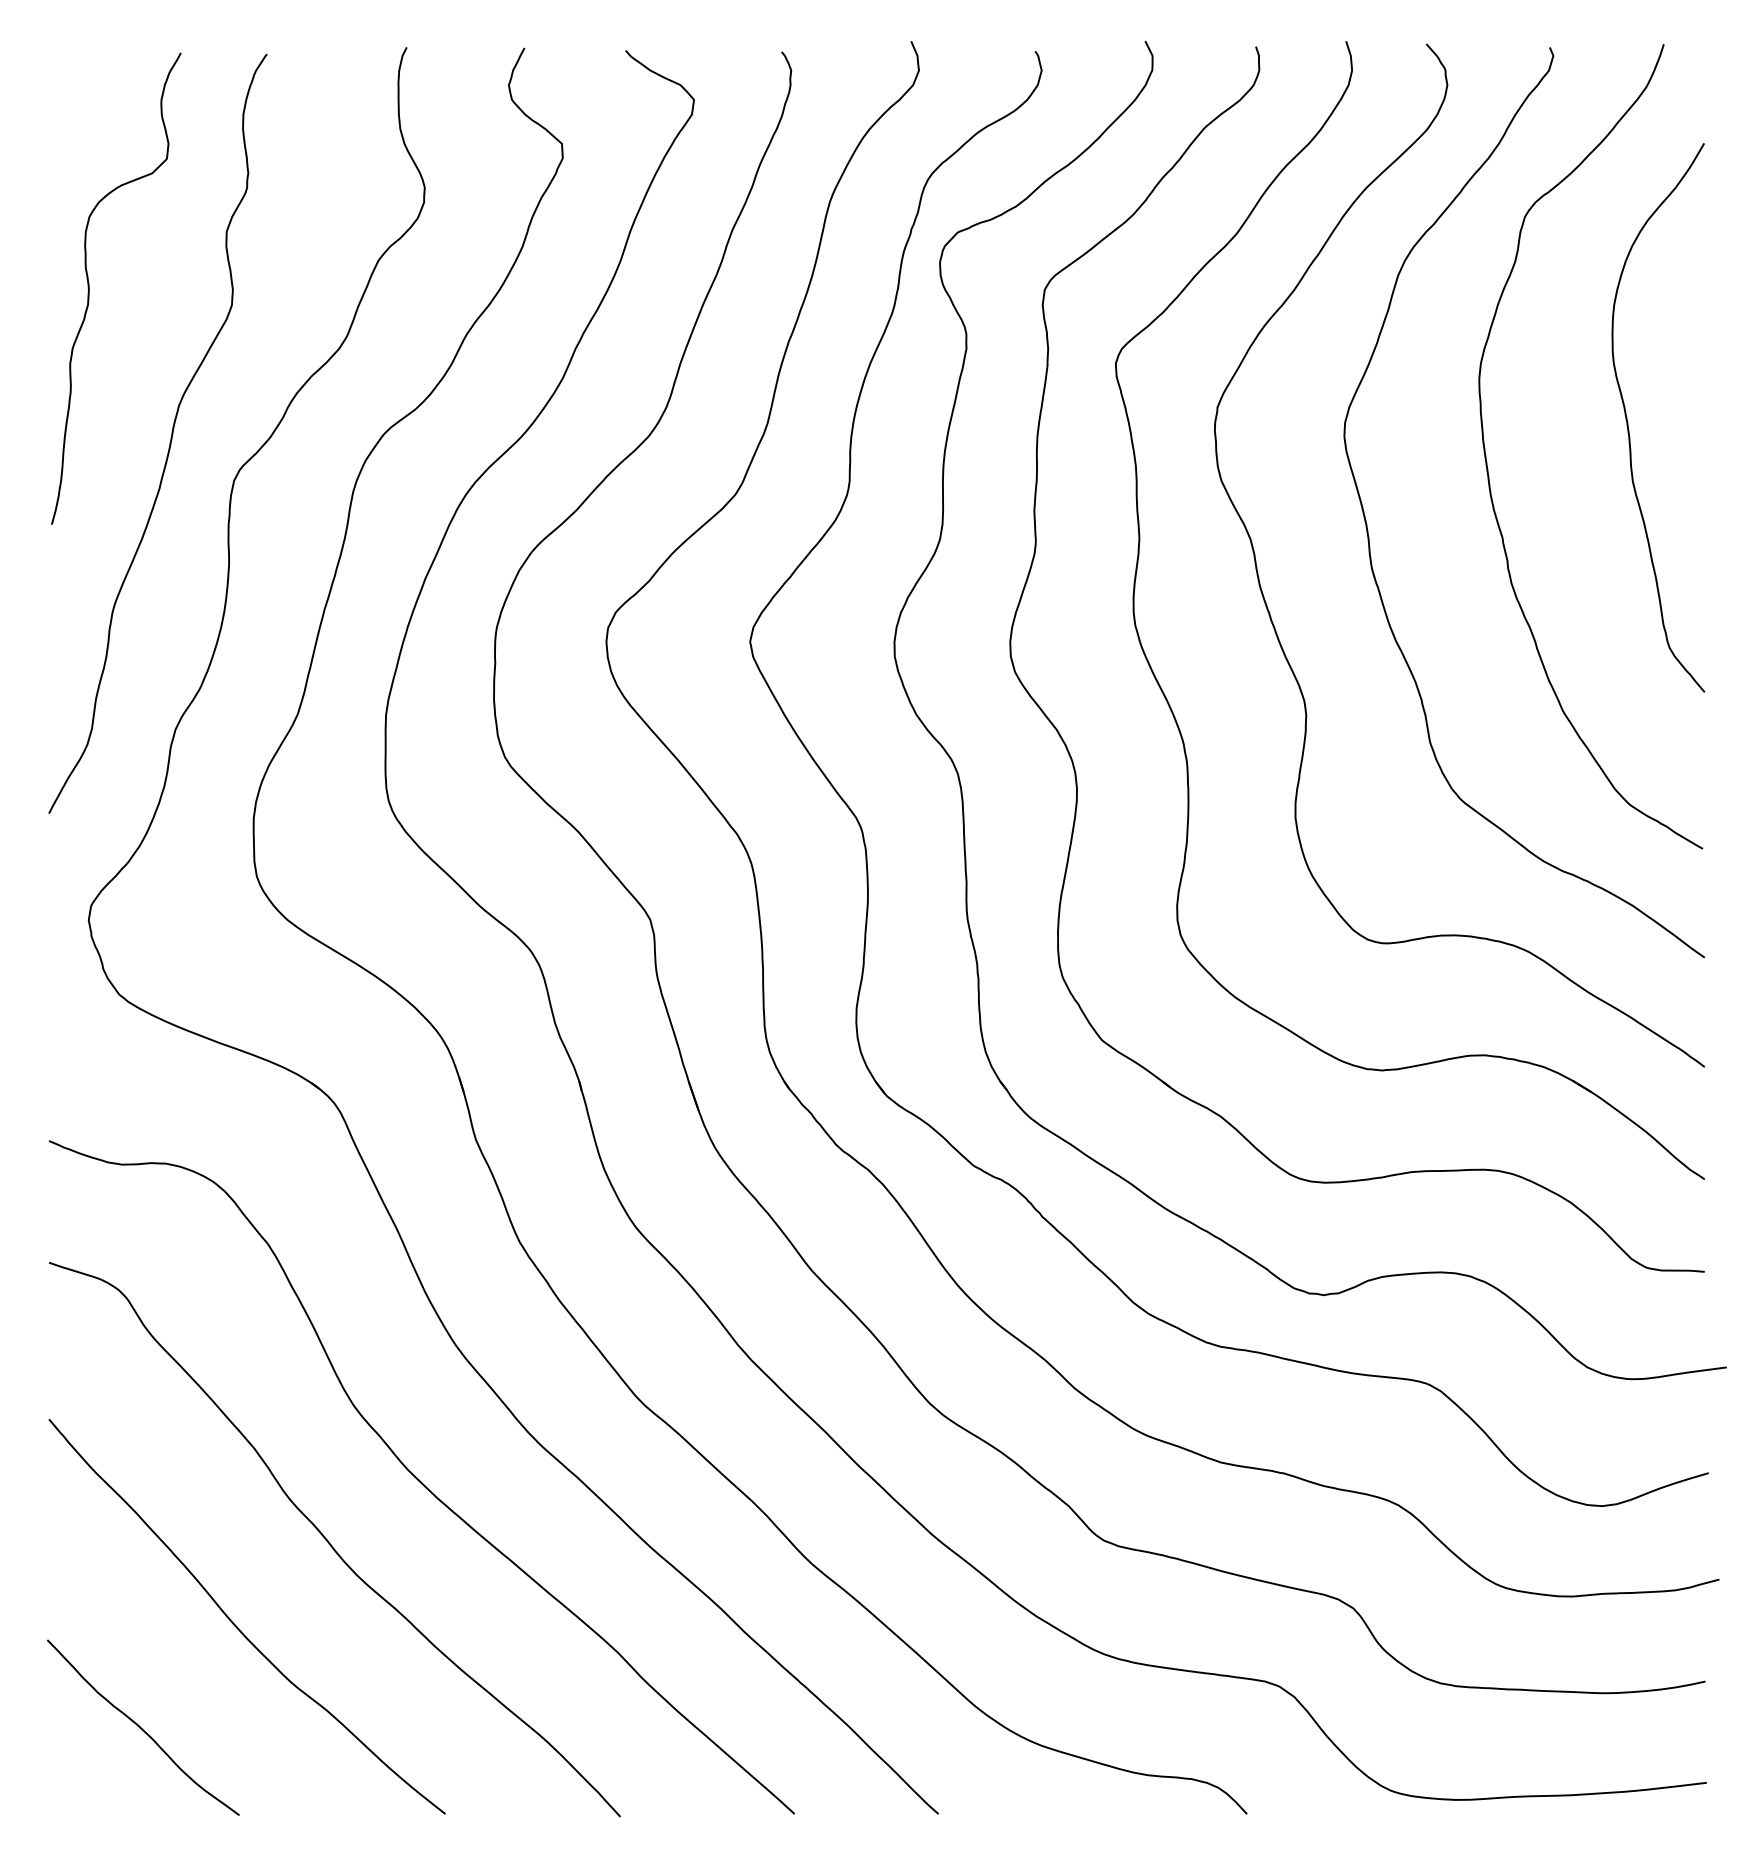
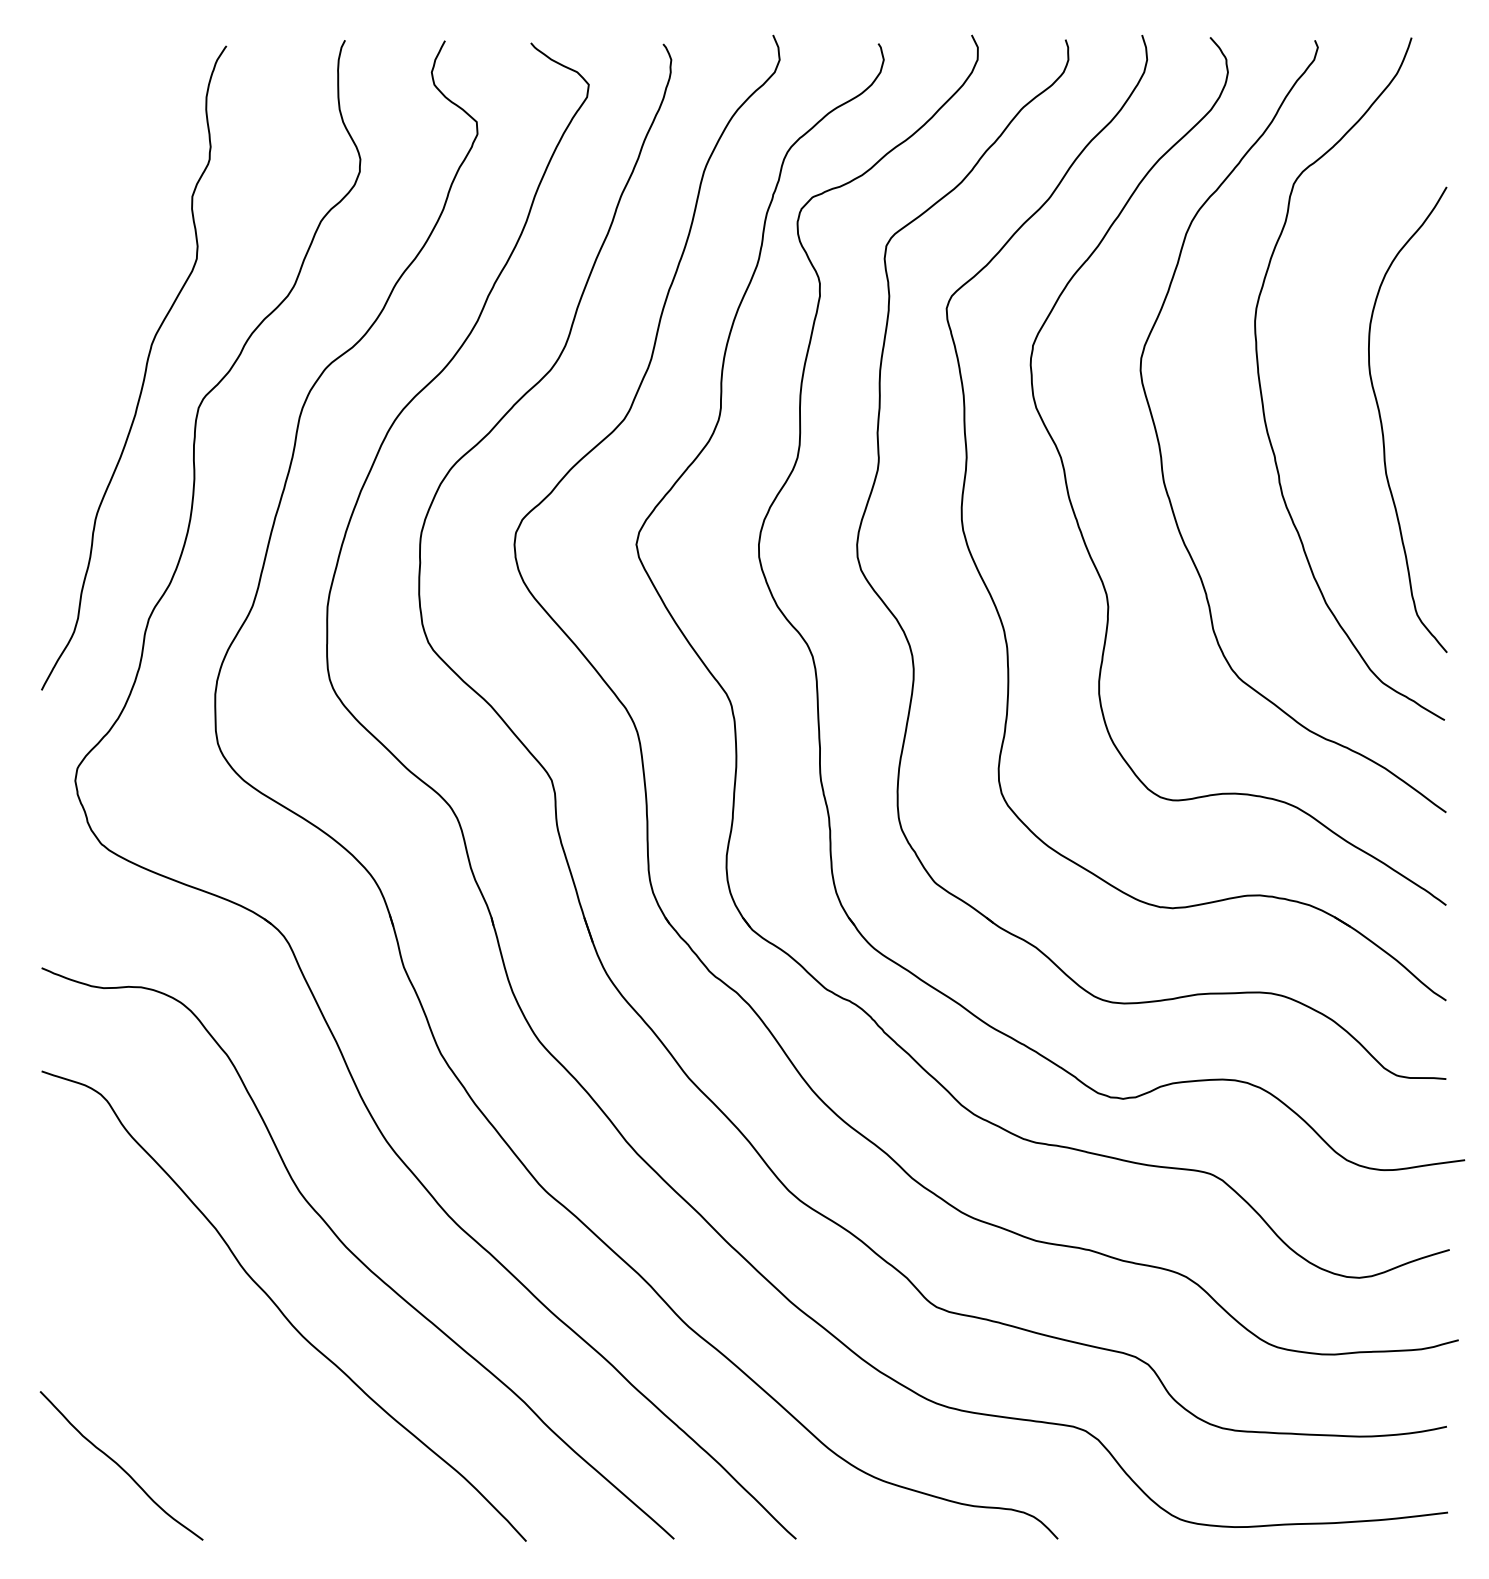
curve: (89, 288) -> (75, 244), removed
curve: (1628, 422) -> (1382, 423), moved
curve: (236, 1625) -> (200, 1379), removed

